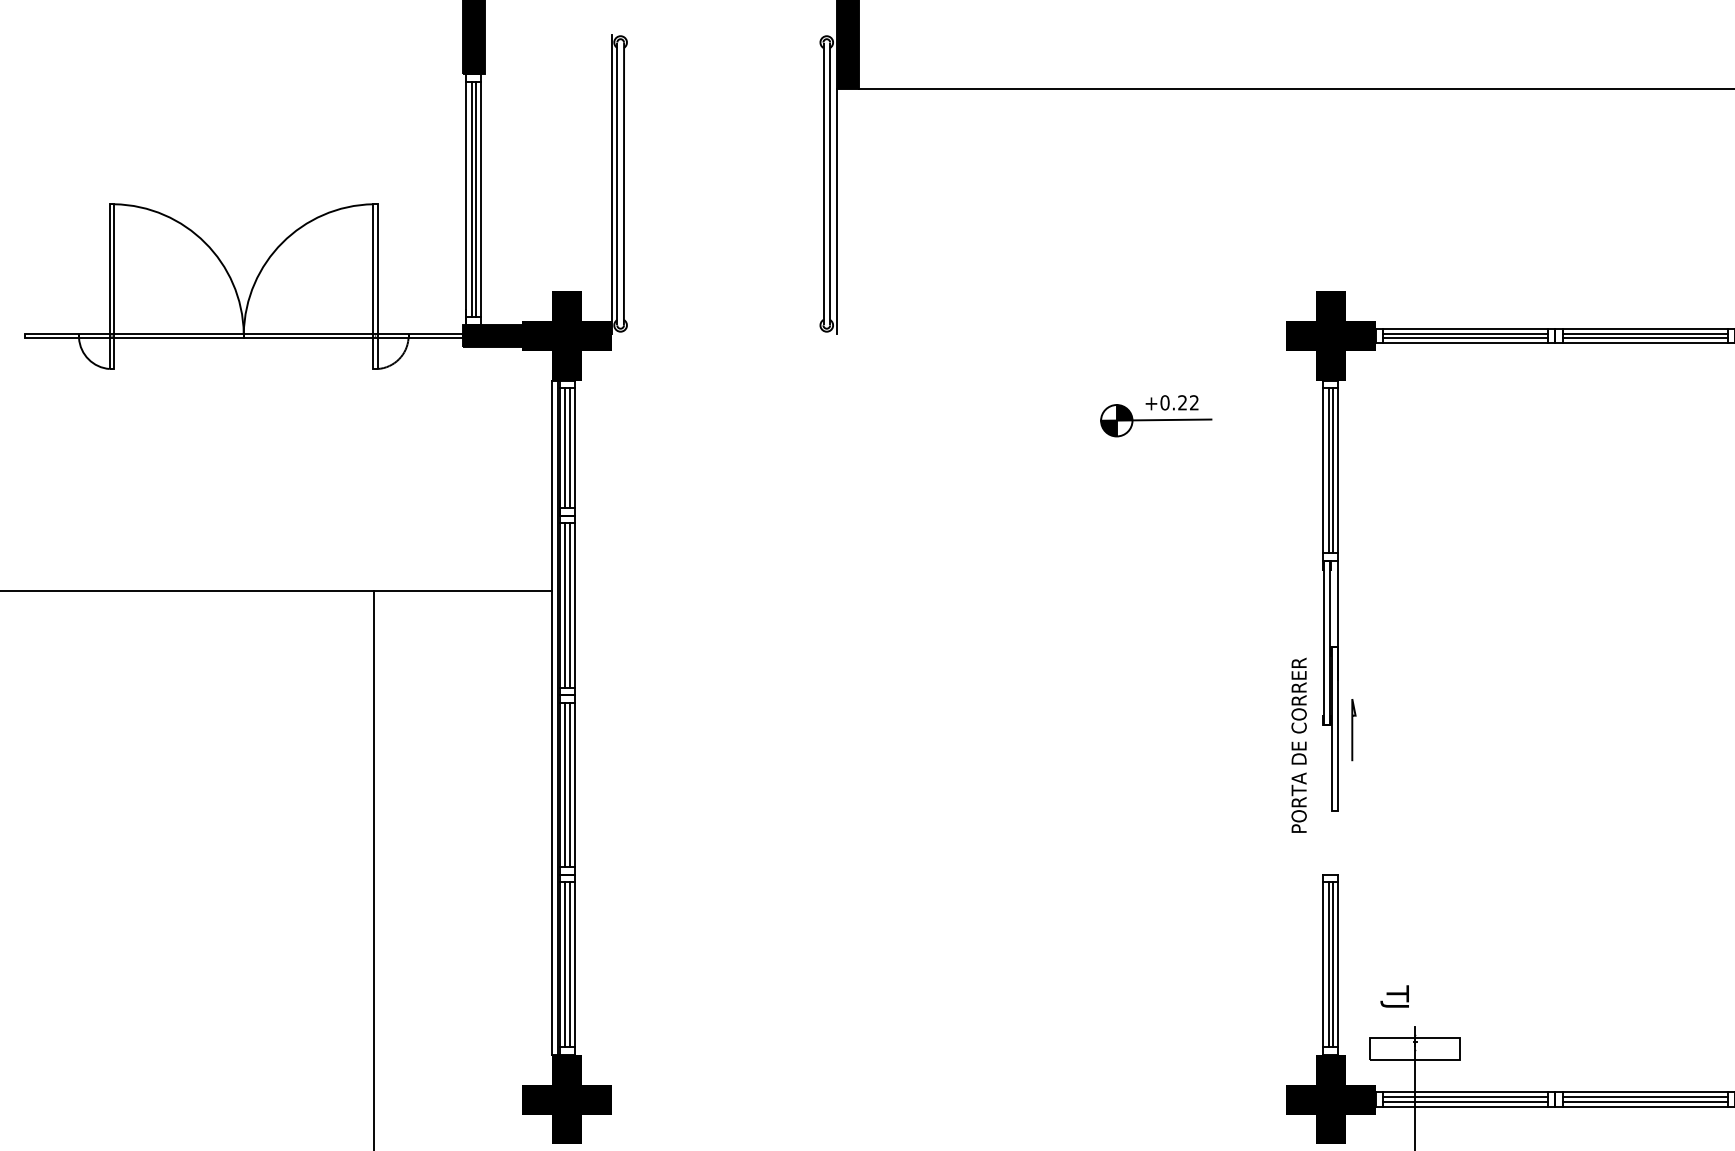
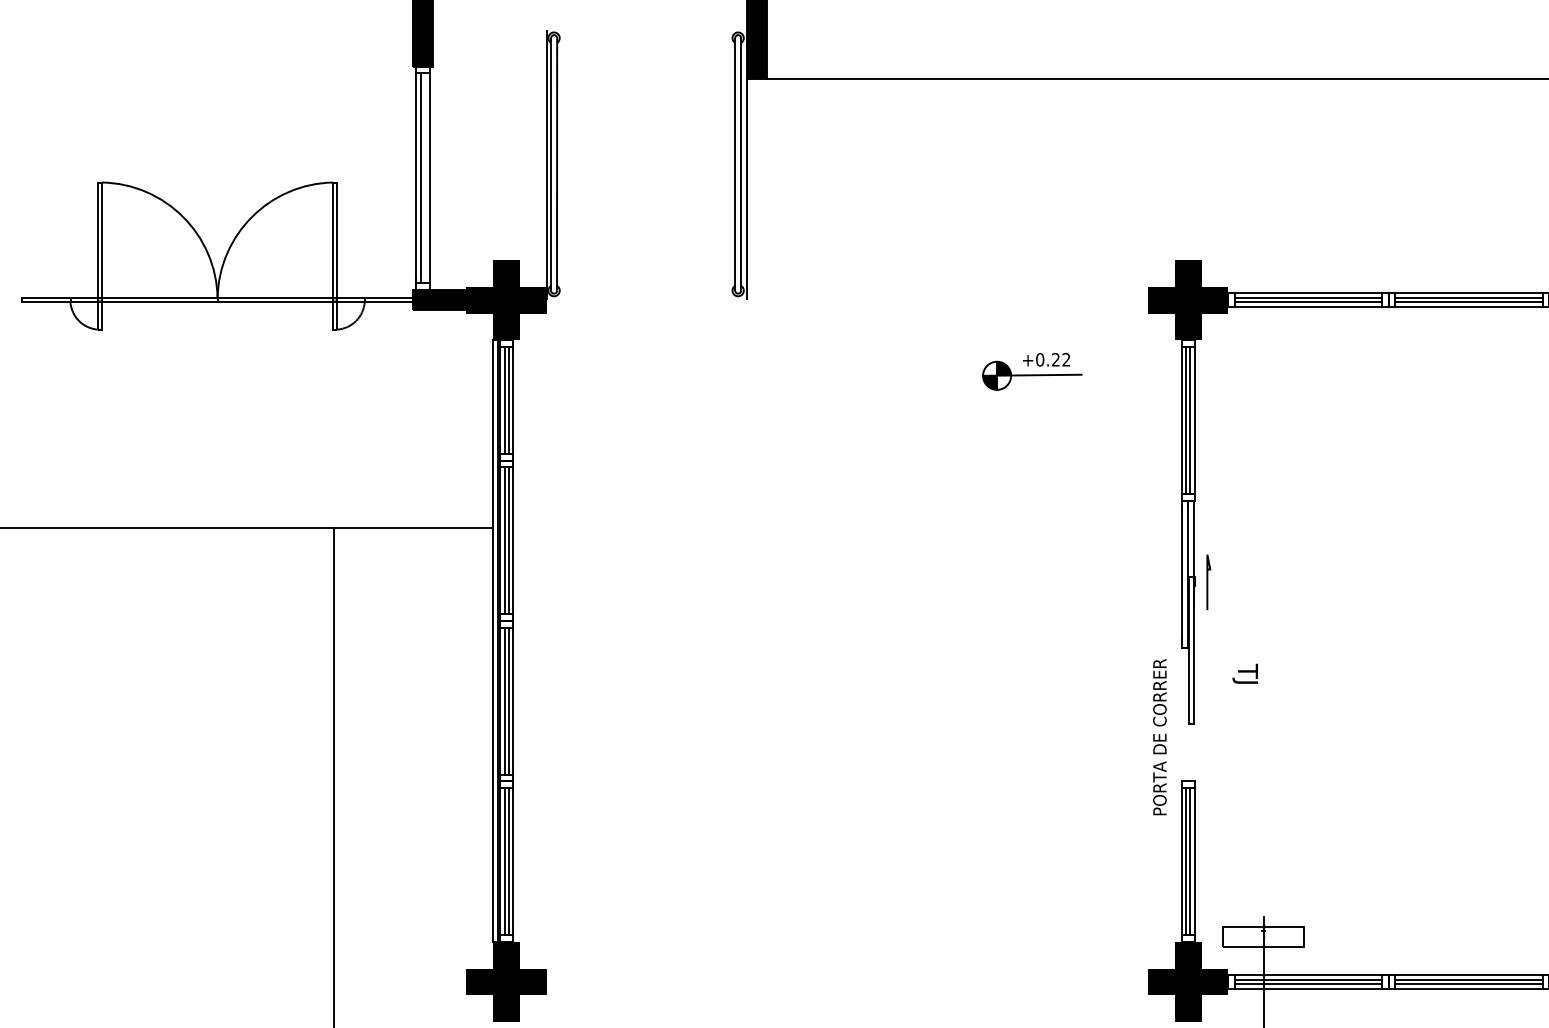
line: (476, 199) -> (425, 178), removed
line: (1353, 730) -> (1208, 582), moved
text: (1298, 744) -> (1159, 736), moved
text: (1394, 996) -> (1245, 673), moved

